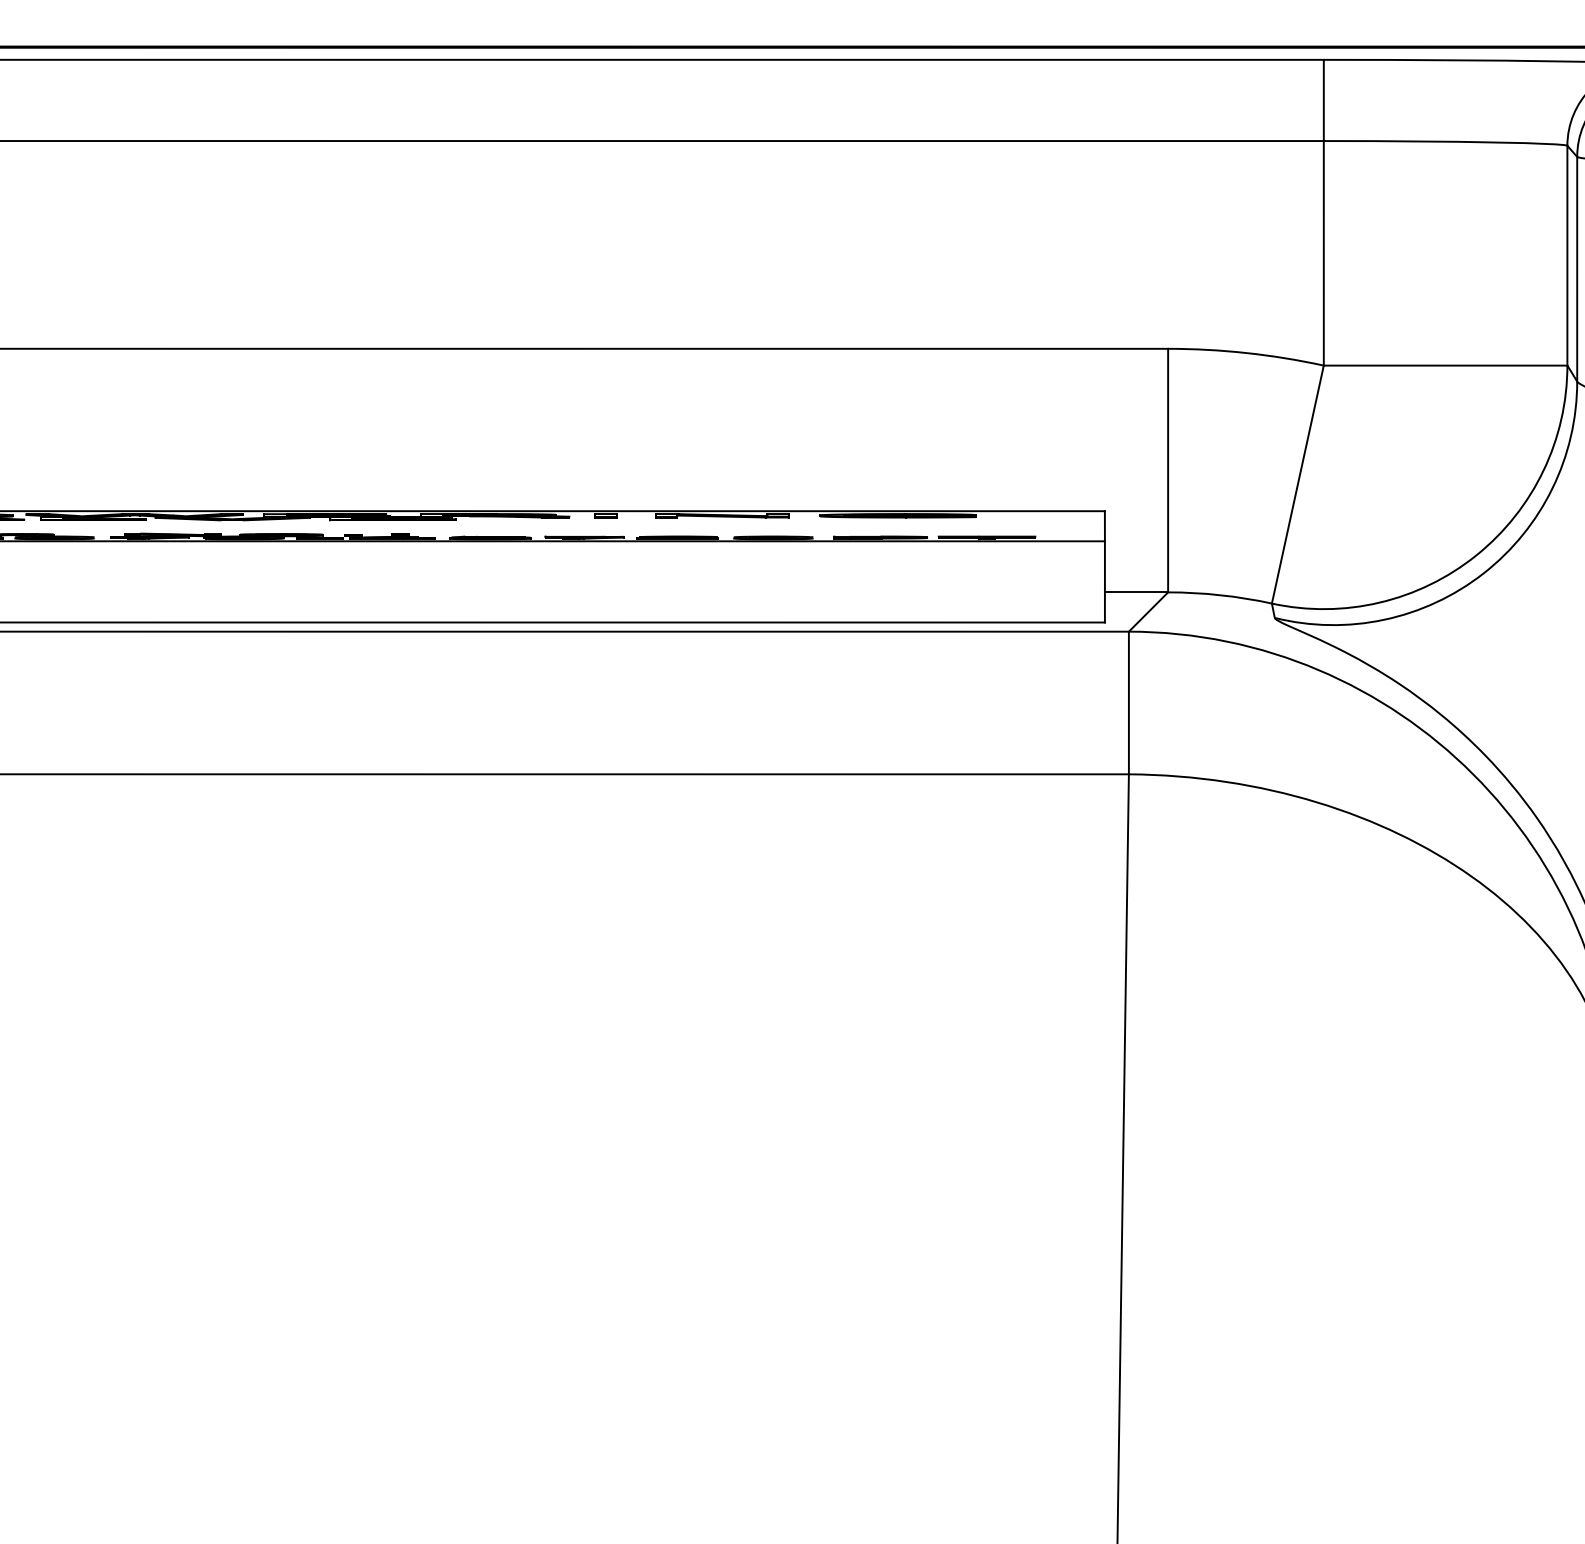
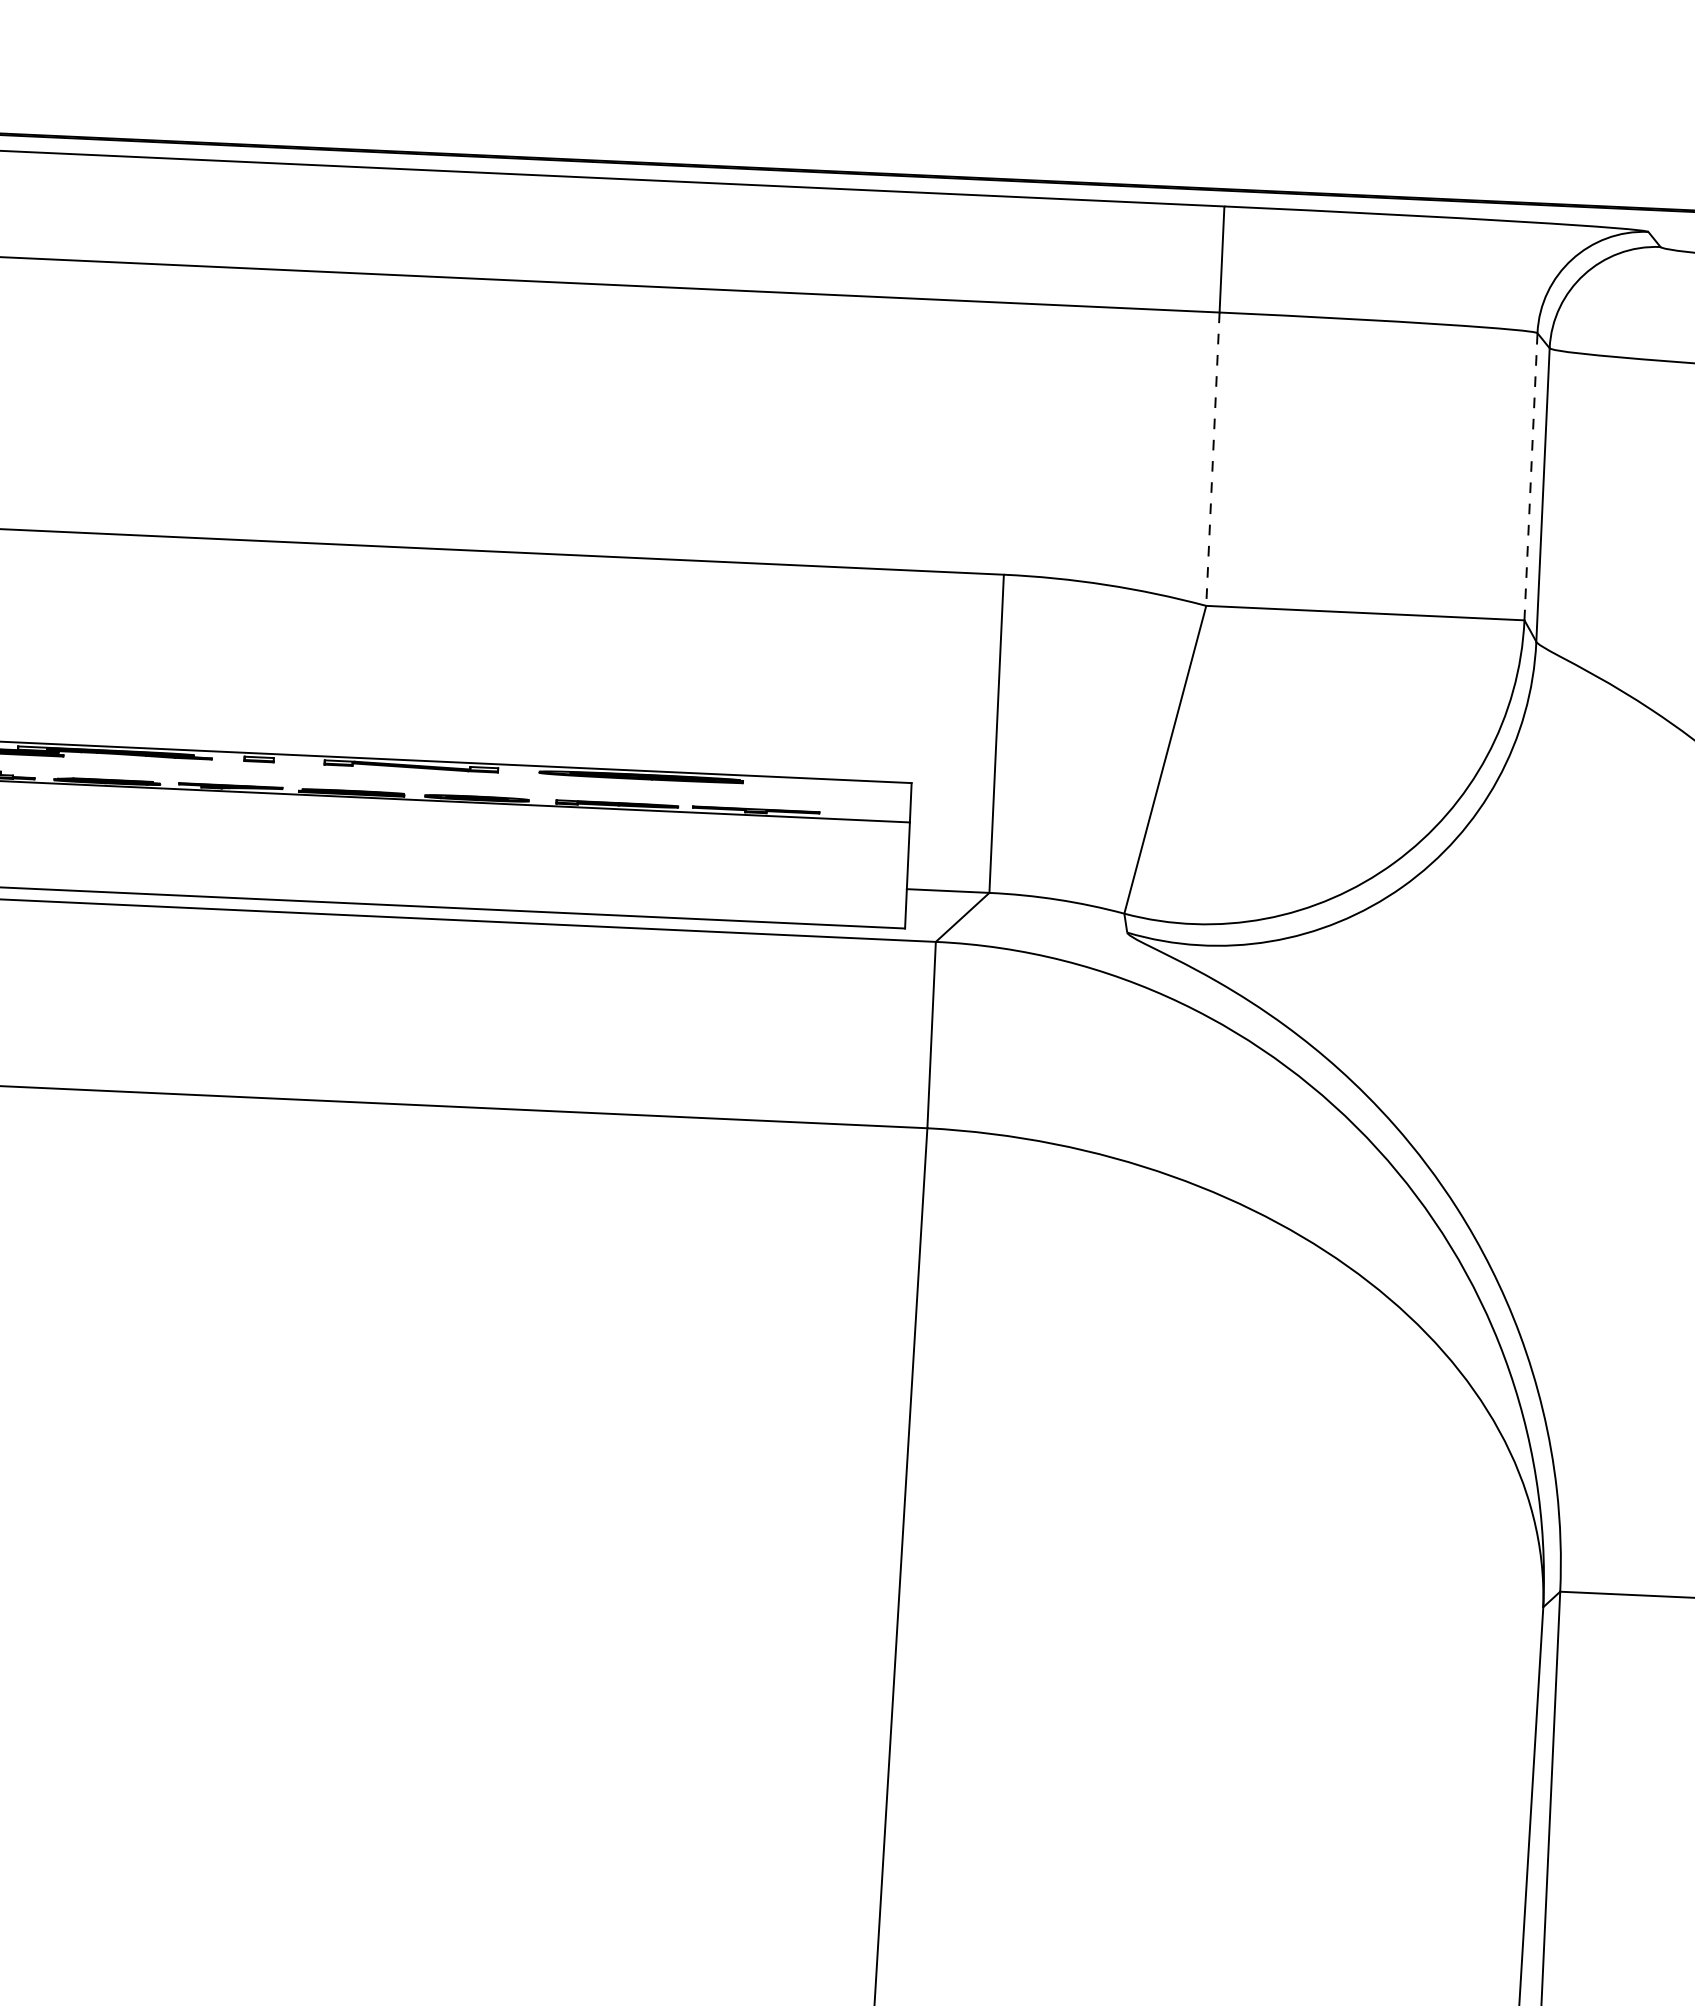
line: (1323, 253) -> (1212, 459), solid -> dashed
line: (1567, 255) -> (1531, 476), solid -> dashed

